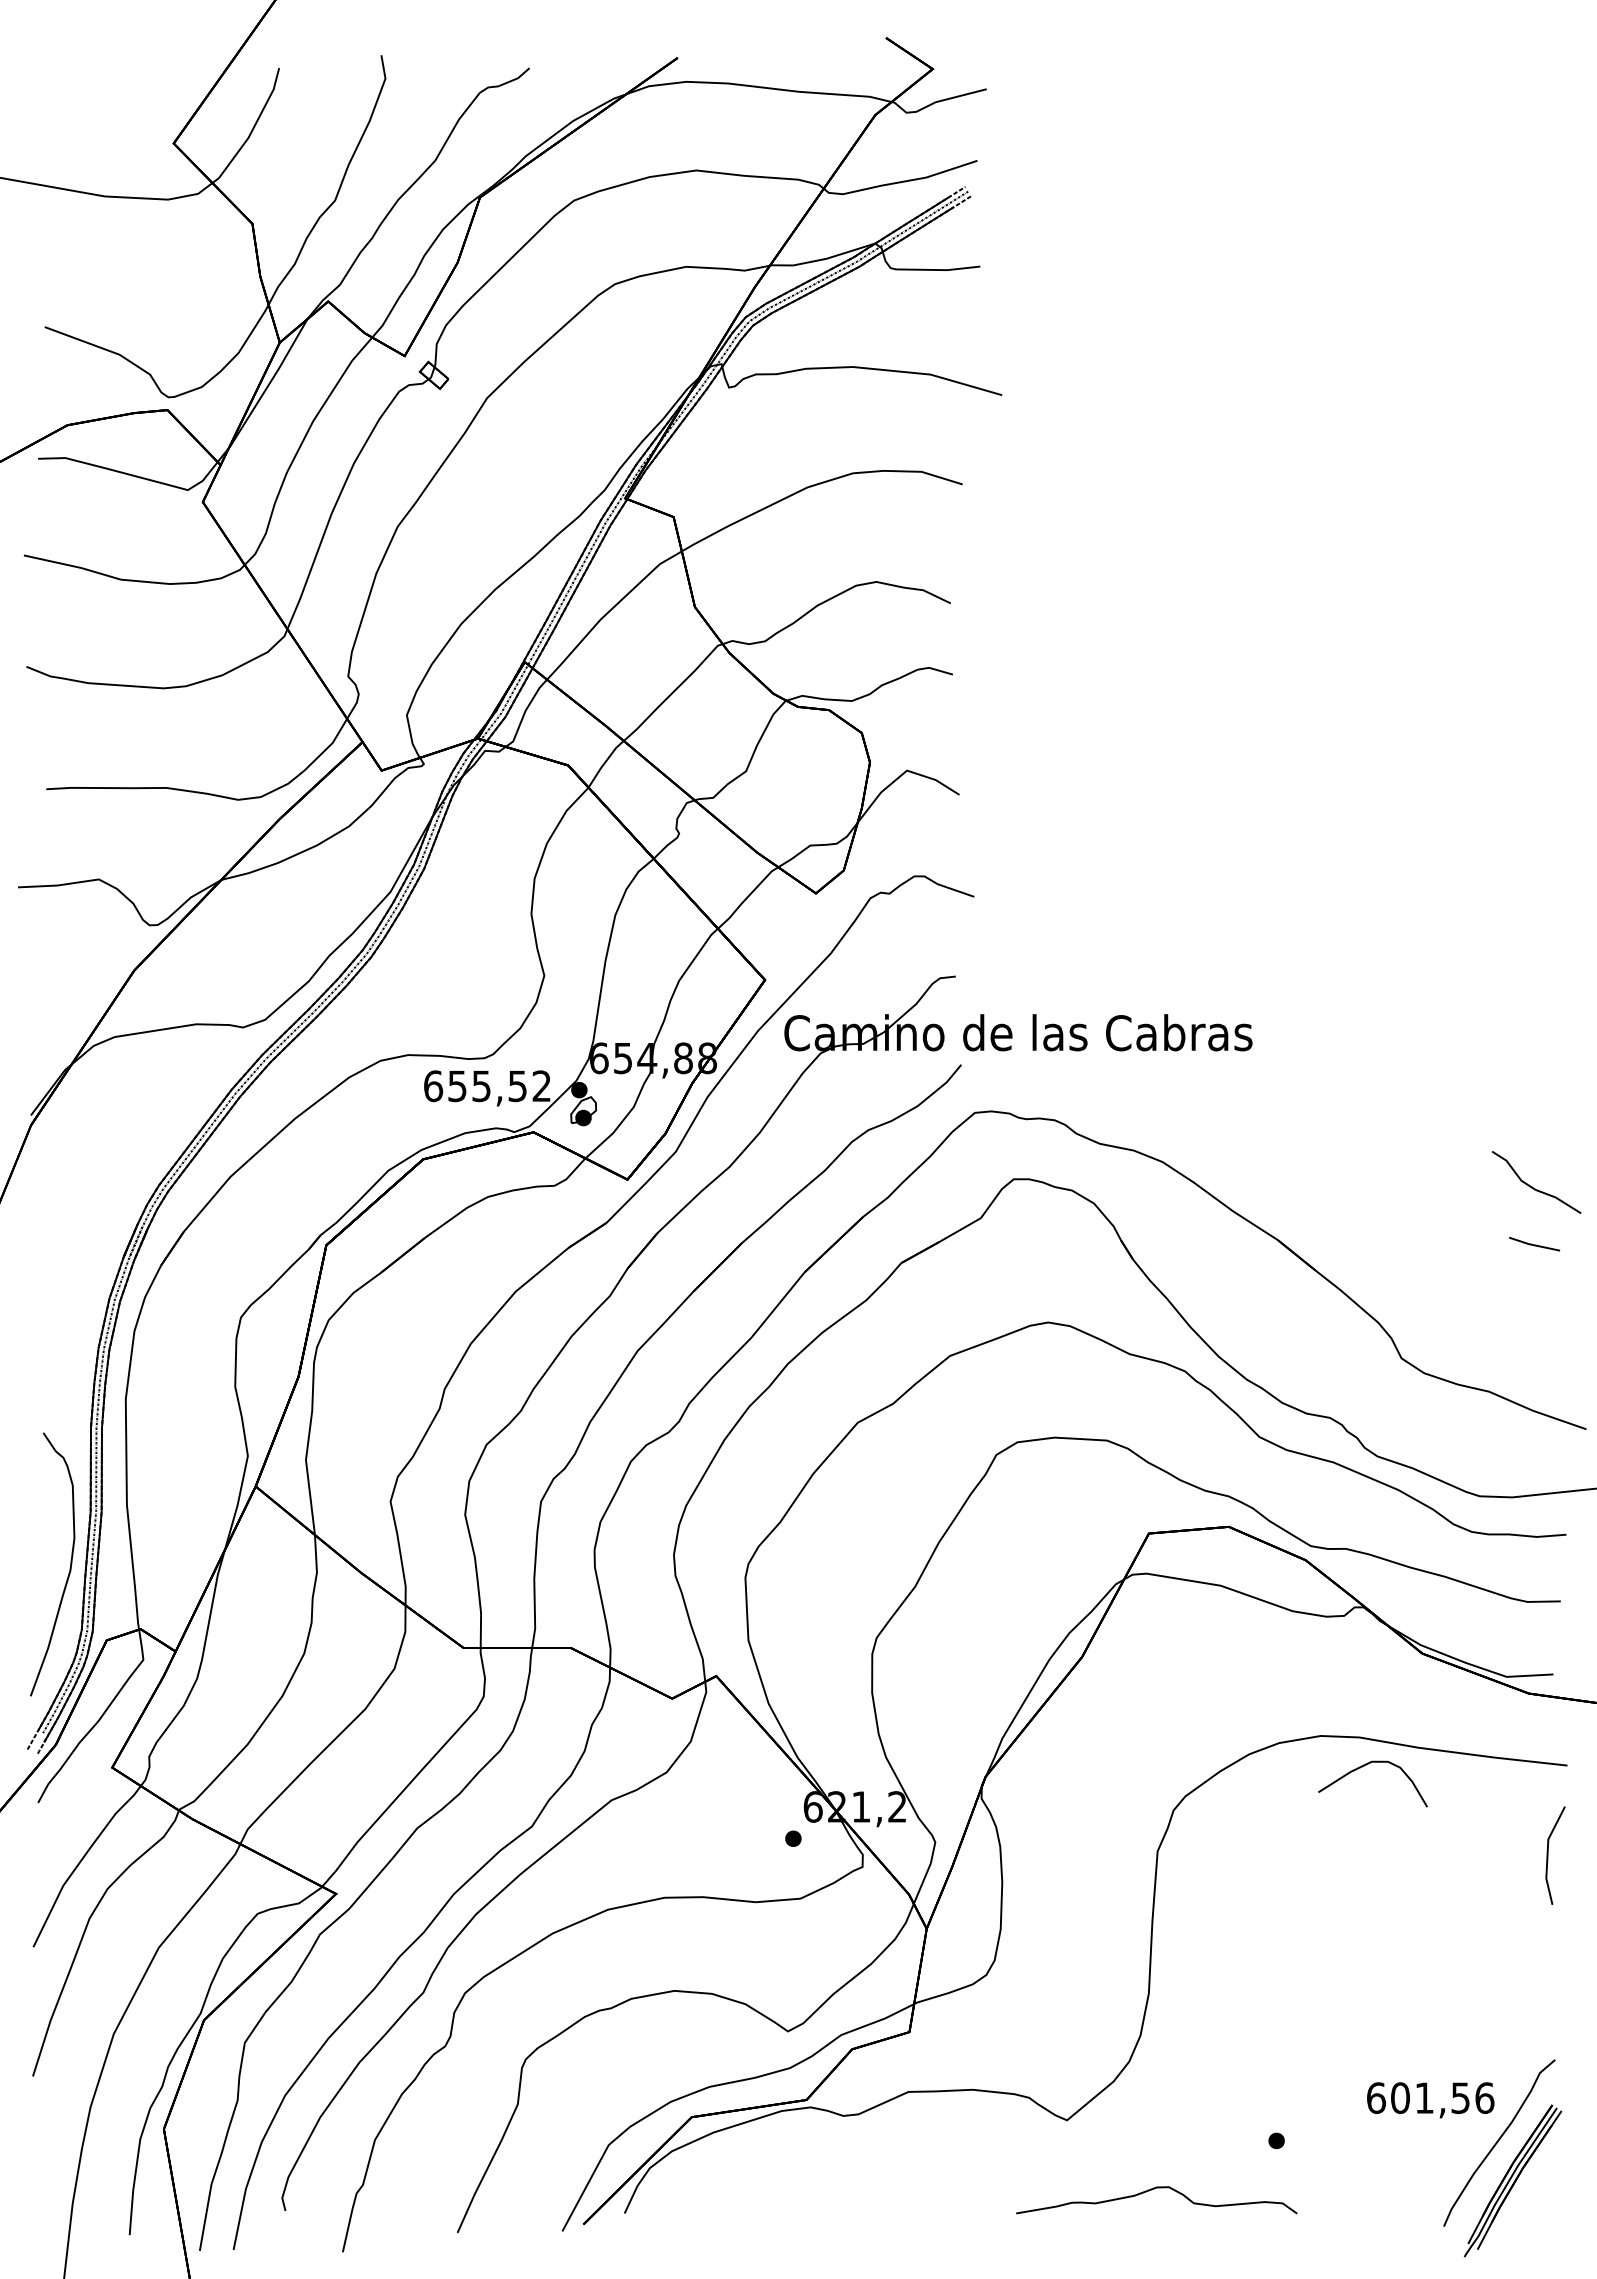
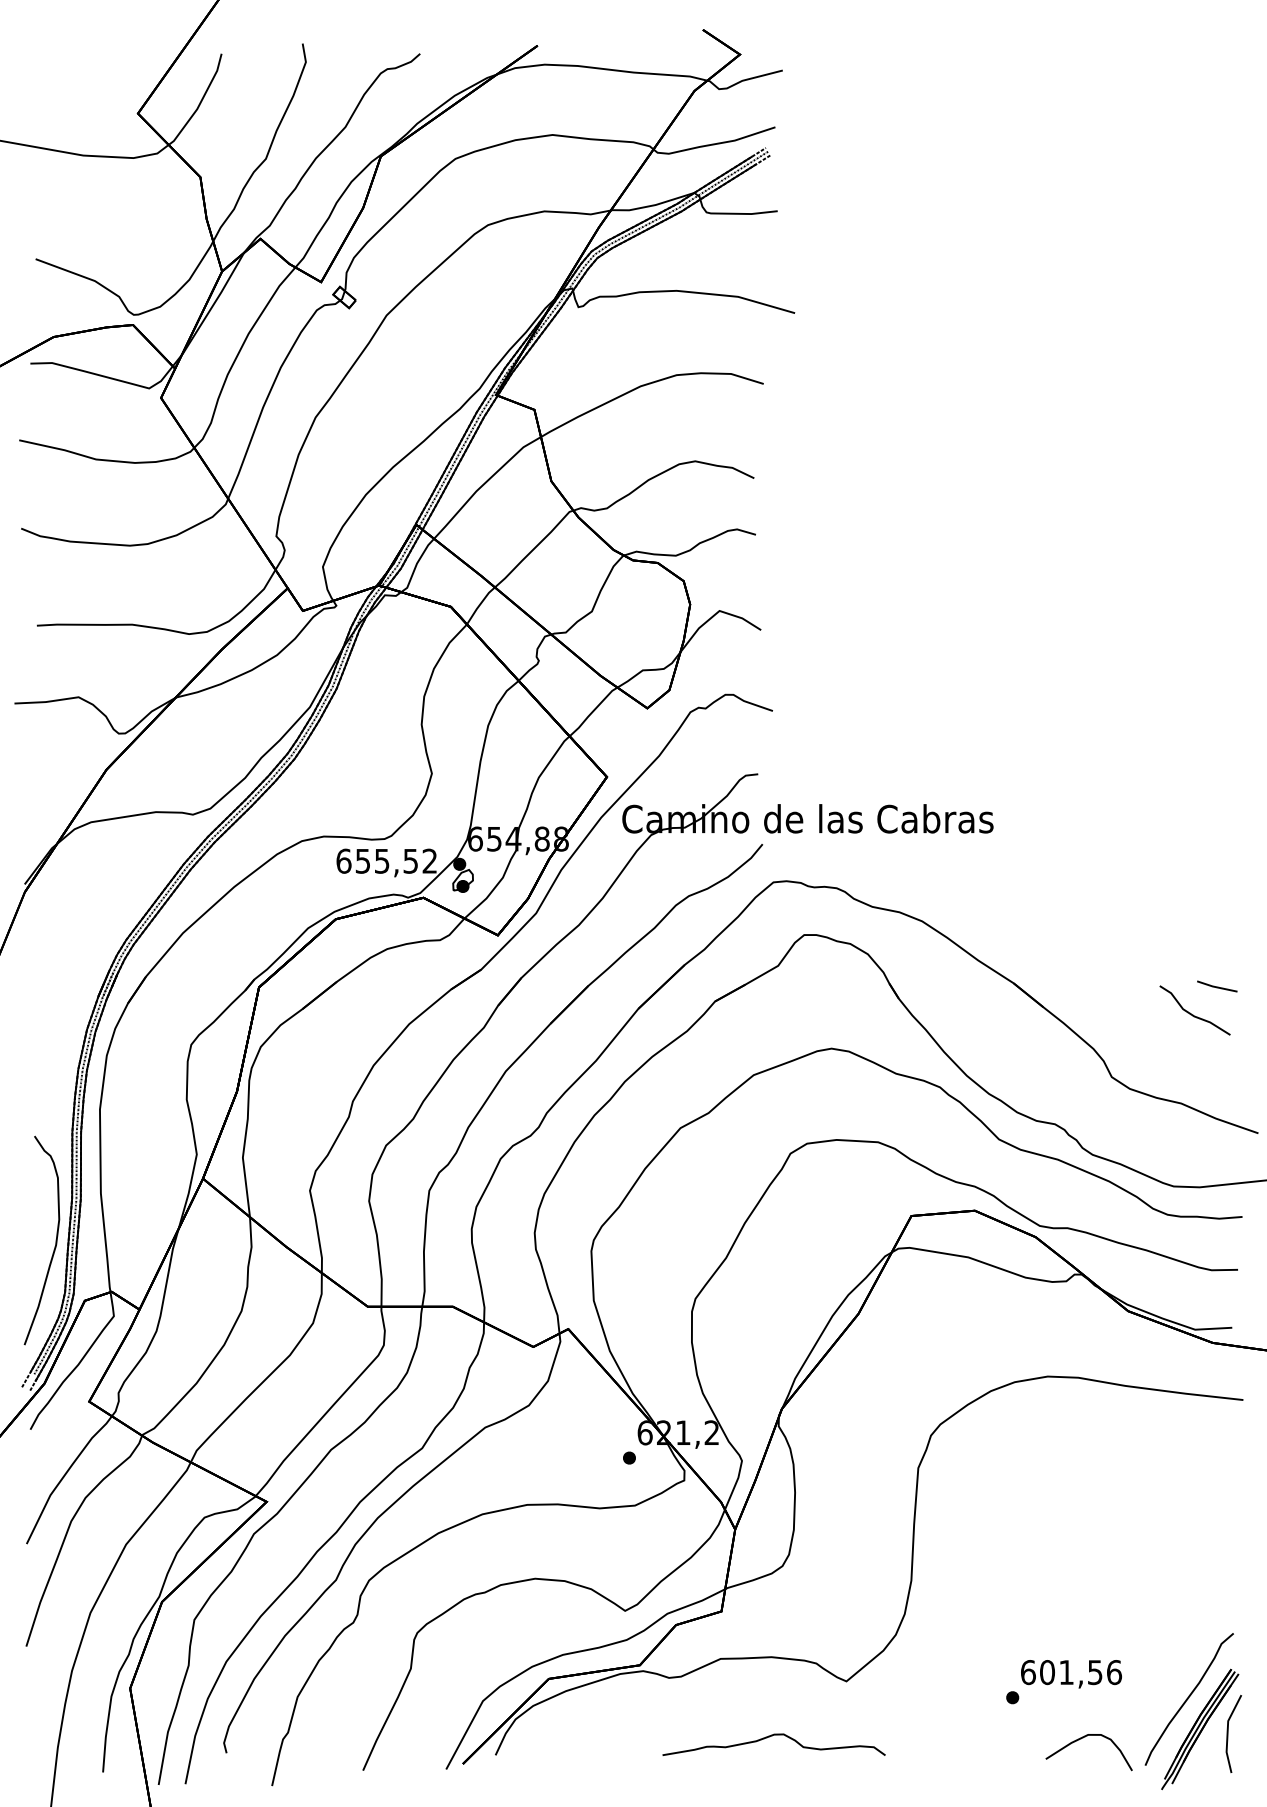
curve: (1532, 1186) -> (1191, 1013), moved
curve: (1364, 1766) -> (1082, 1738), moved
part: (1548, 1855) -> (1228, 1733), moved
text: (1430, 2100) -> (1071, 1674), moved
curve: (1152, 2190) -> (770, 1737), moved

